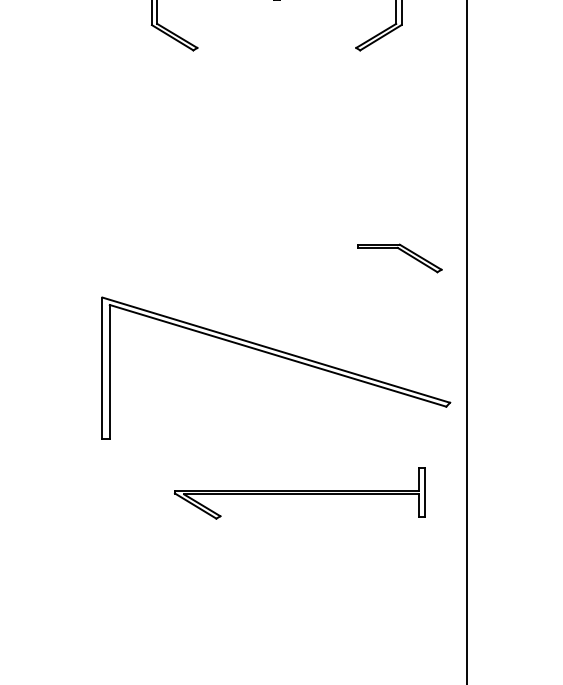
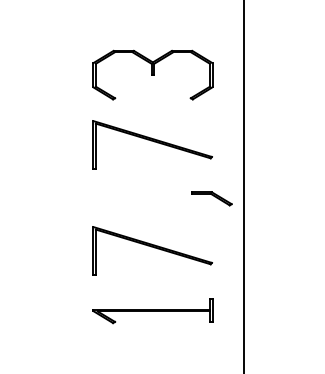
part: (275, 144) -> (152, 144), added
part: (275, 366) -> (152, 250), size x0.71
part: (298, 494) -> (152, 311), moved

